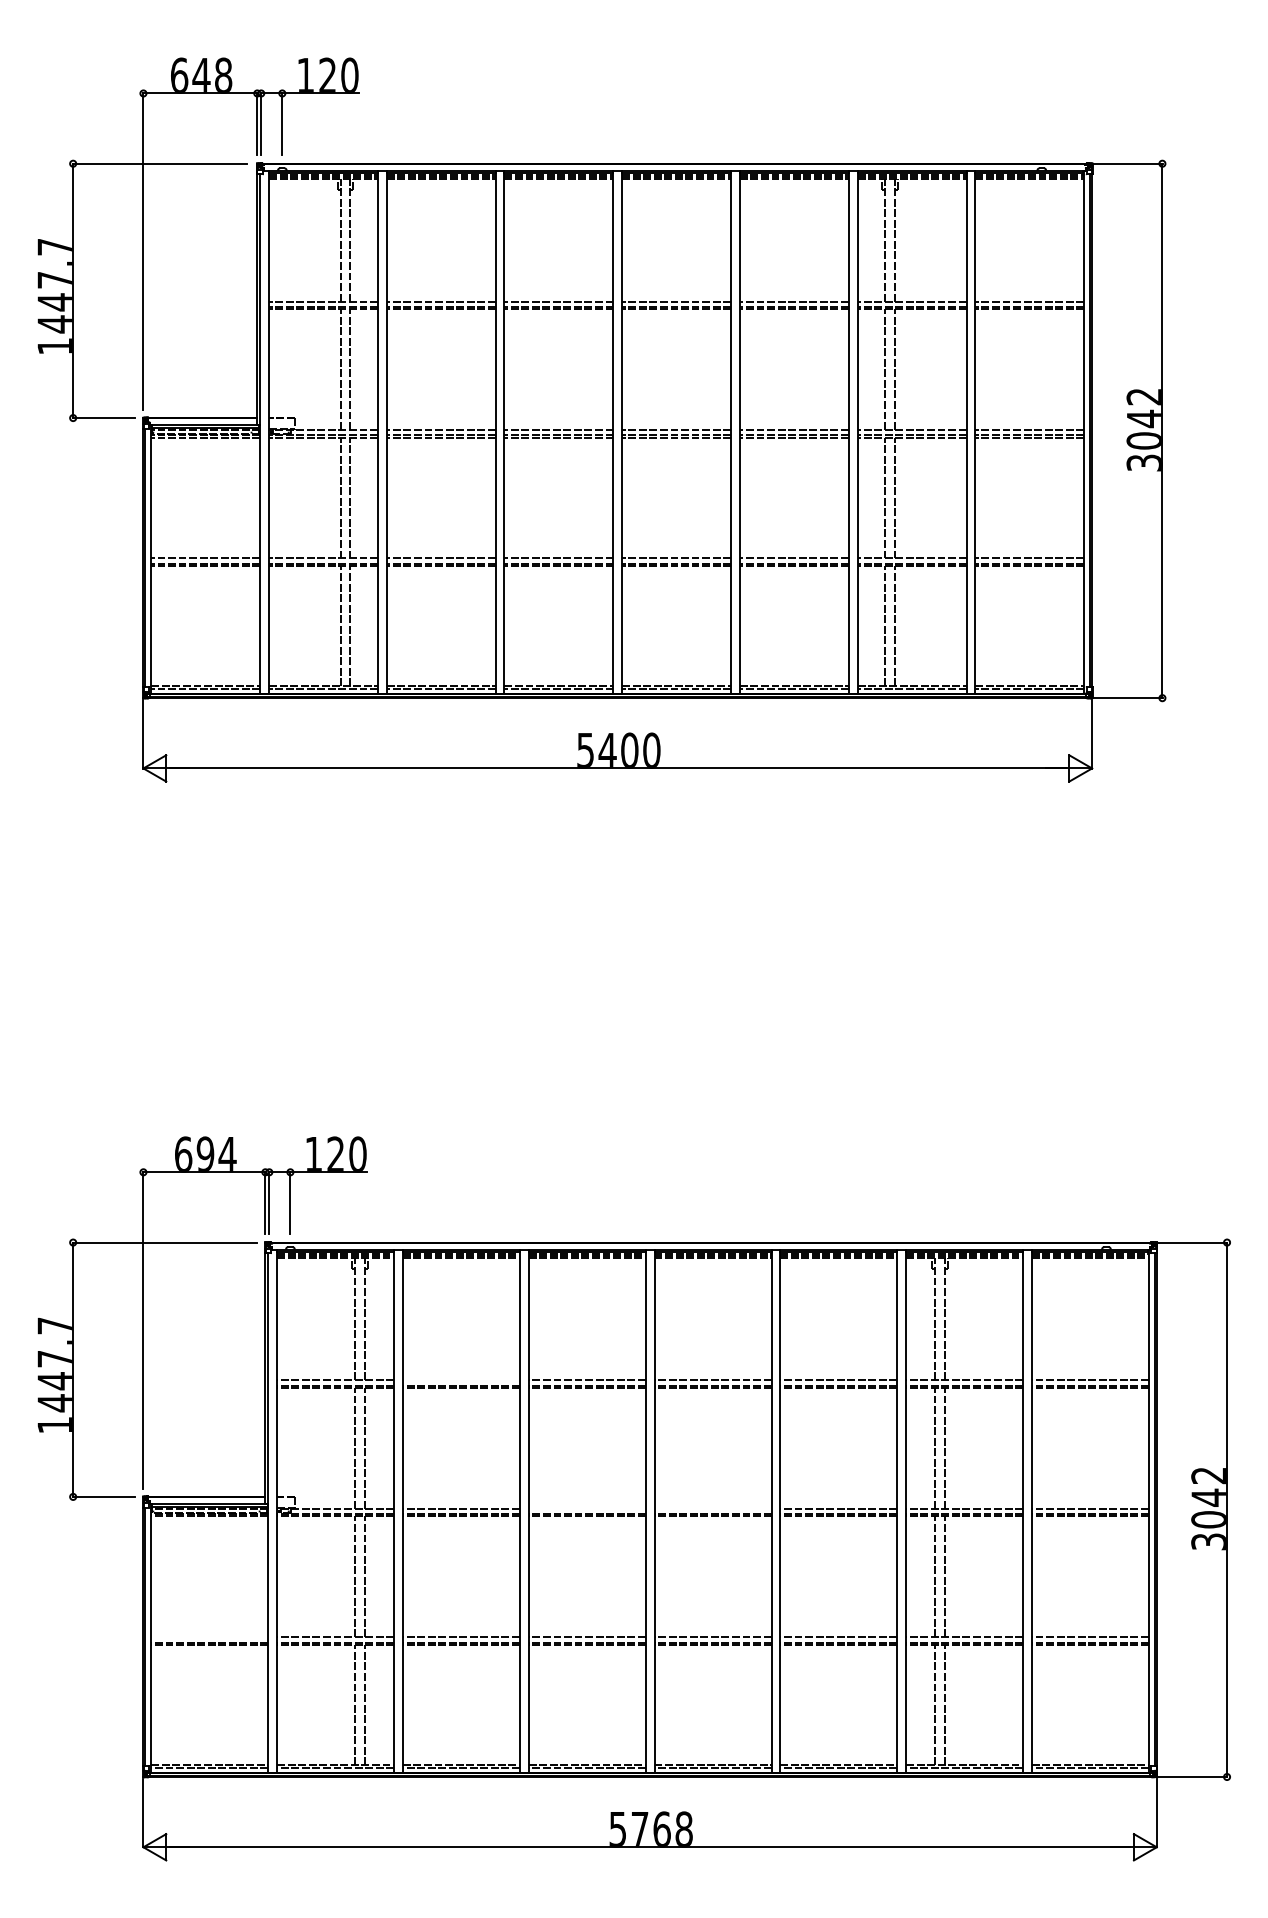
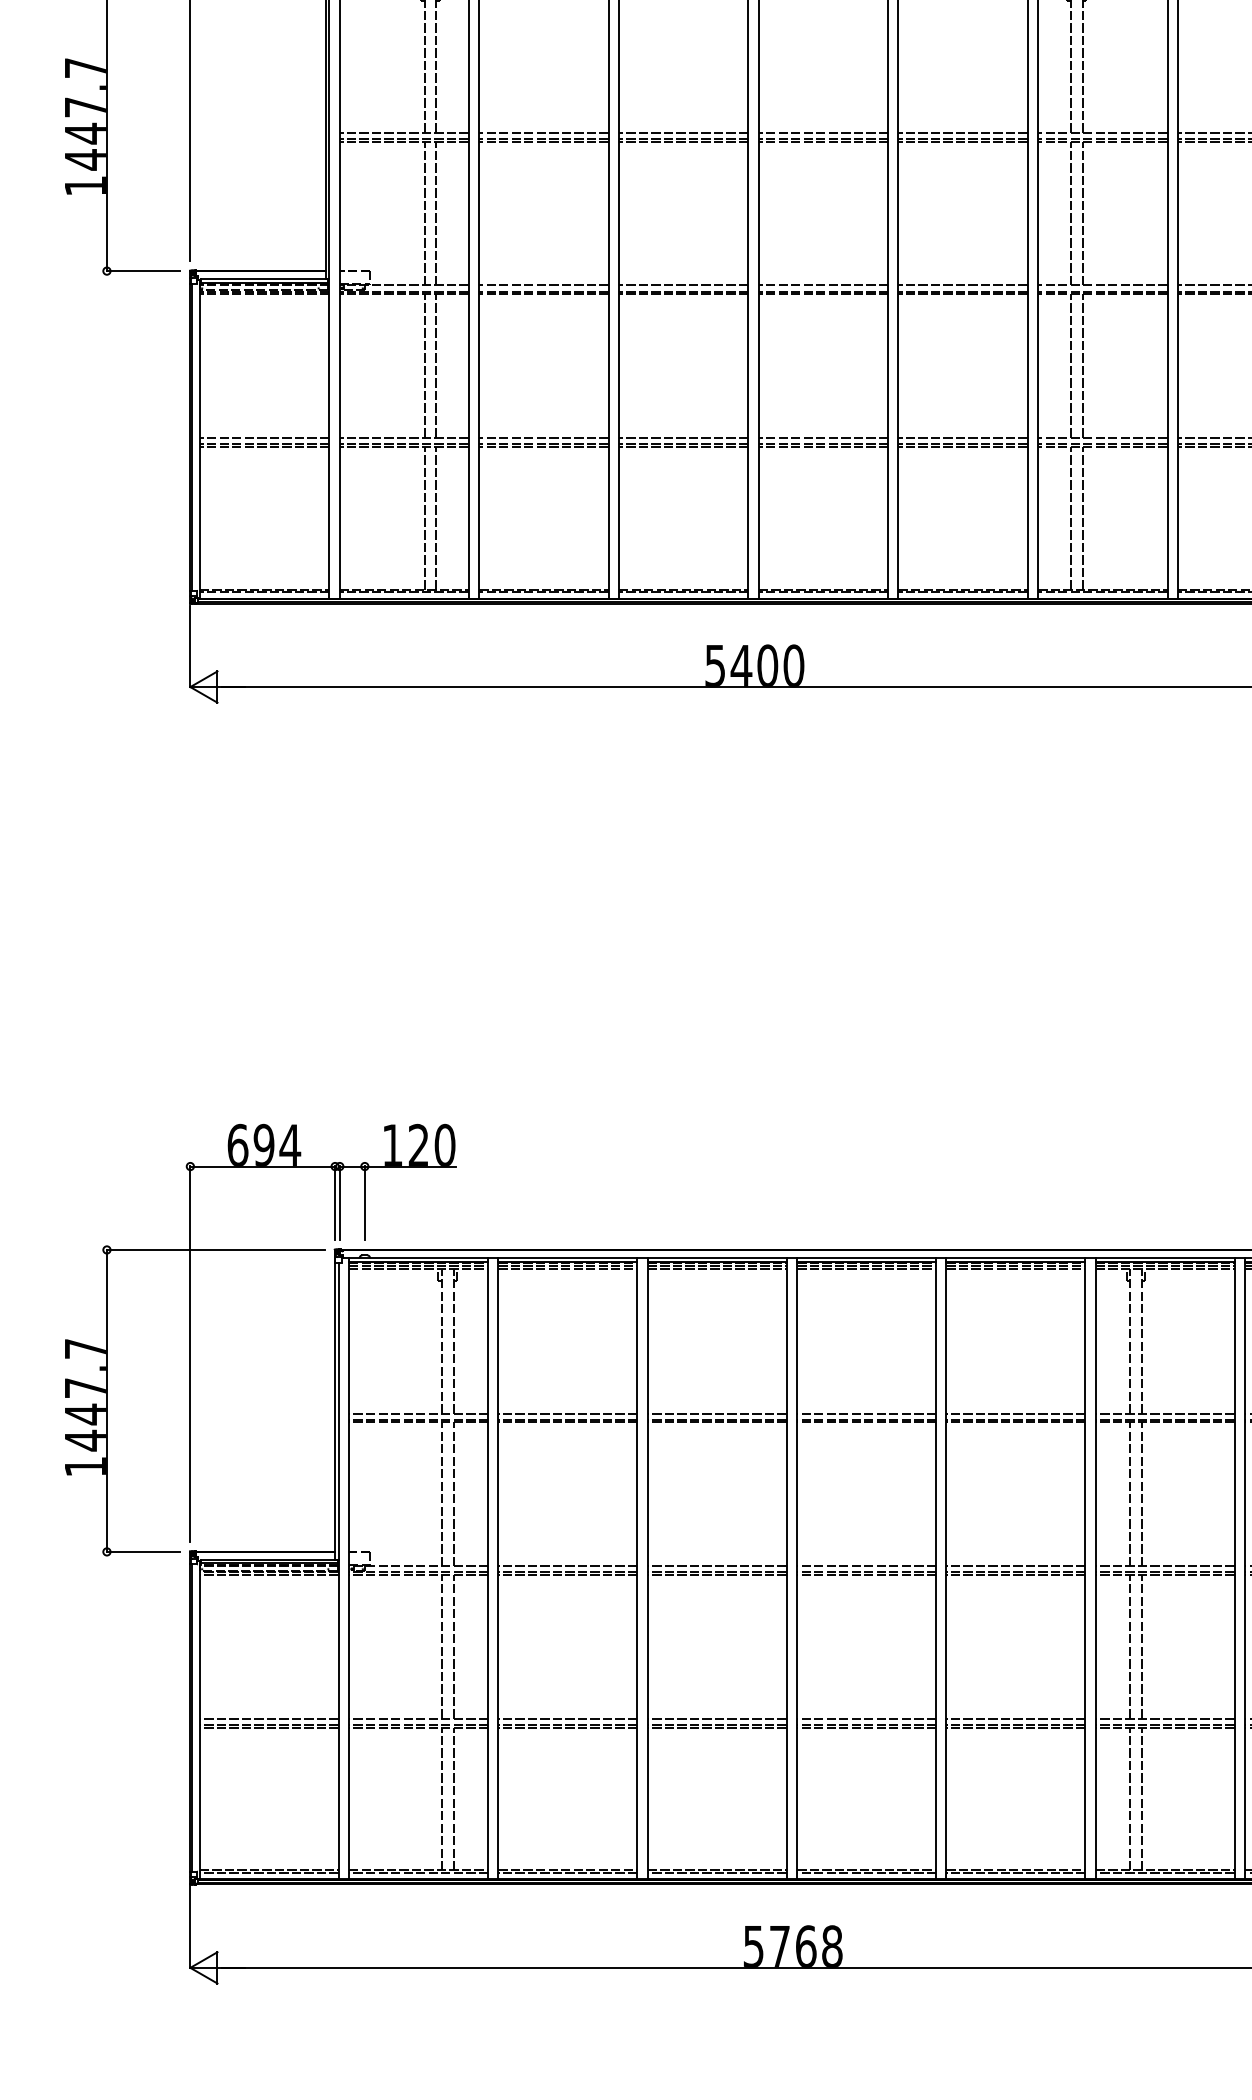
line: (460, 1380) -> (566, 1413), added
line: (586, 1508) -> (716, 1565), added
line: (712, 1508) -> (865, 1565), added
line: (209, 1637) -> (268, 1718), added

